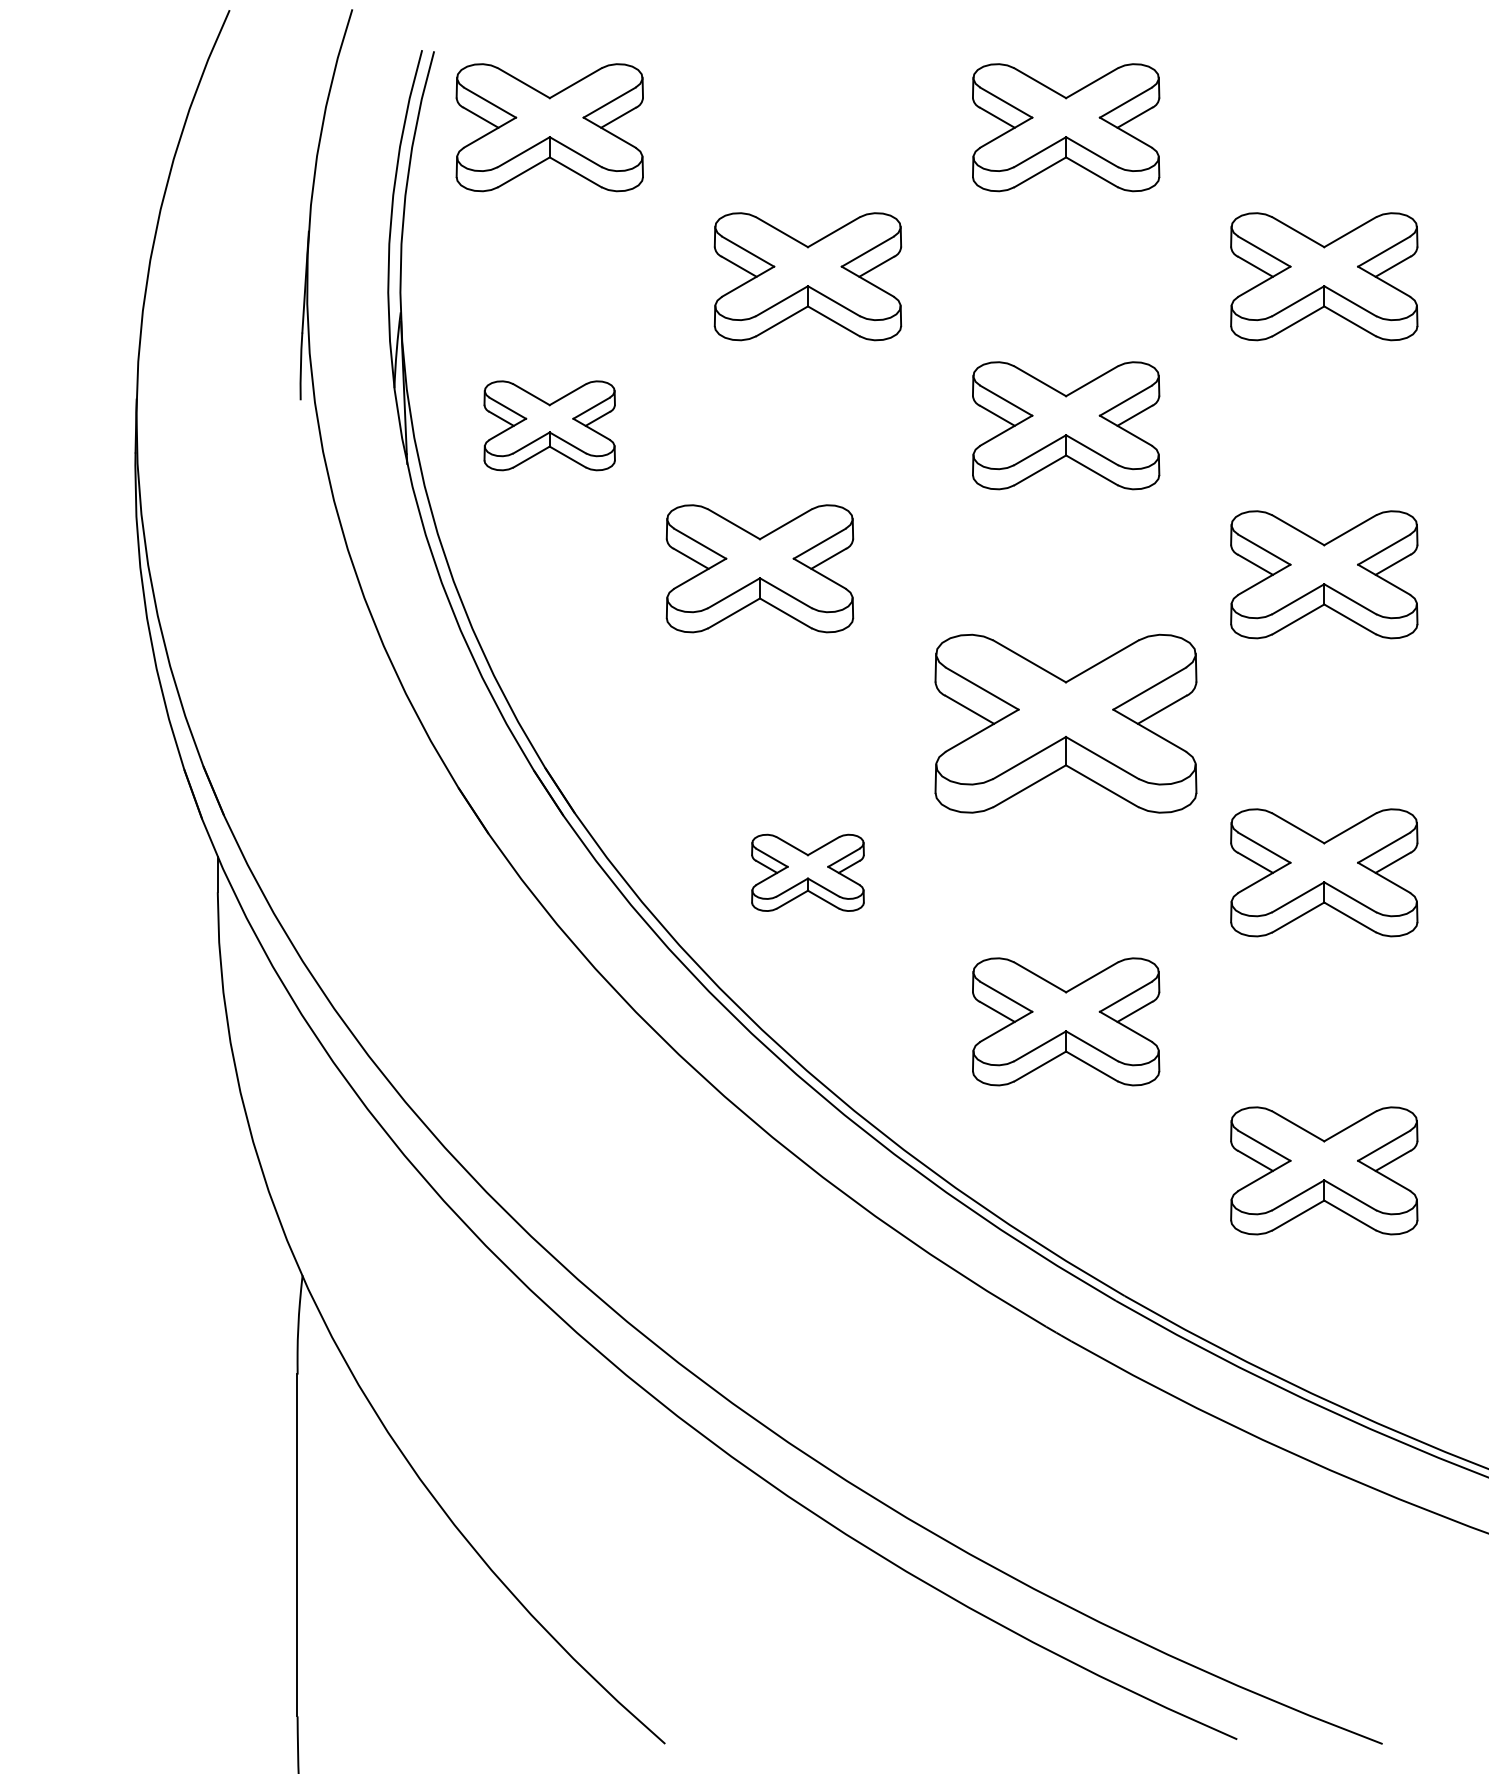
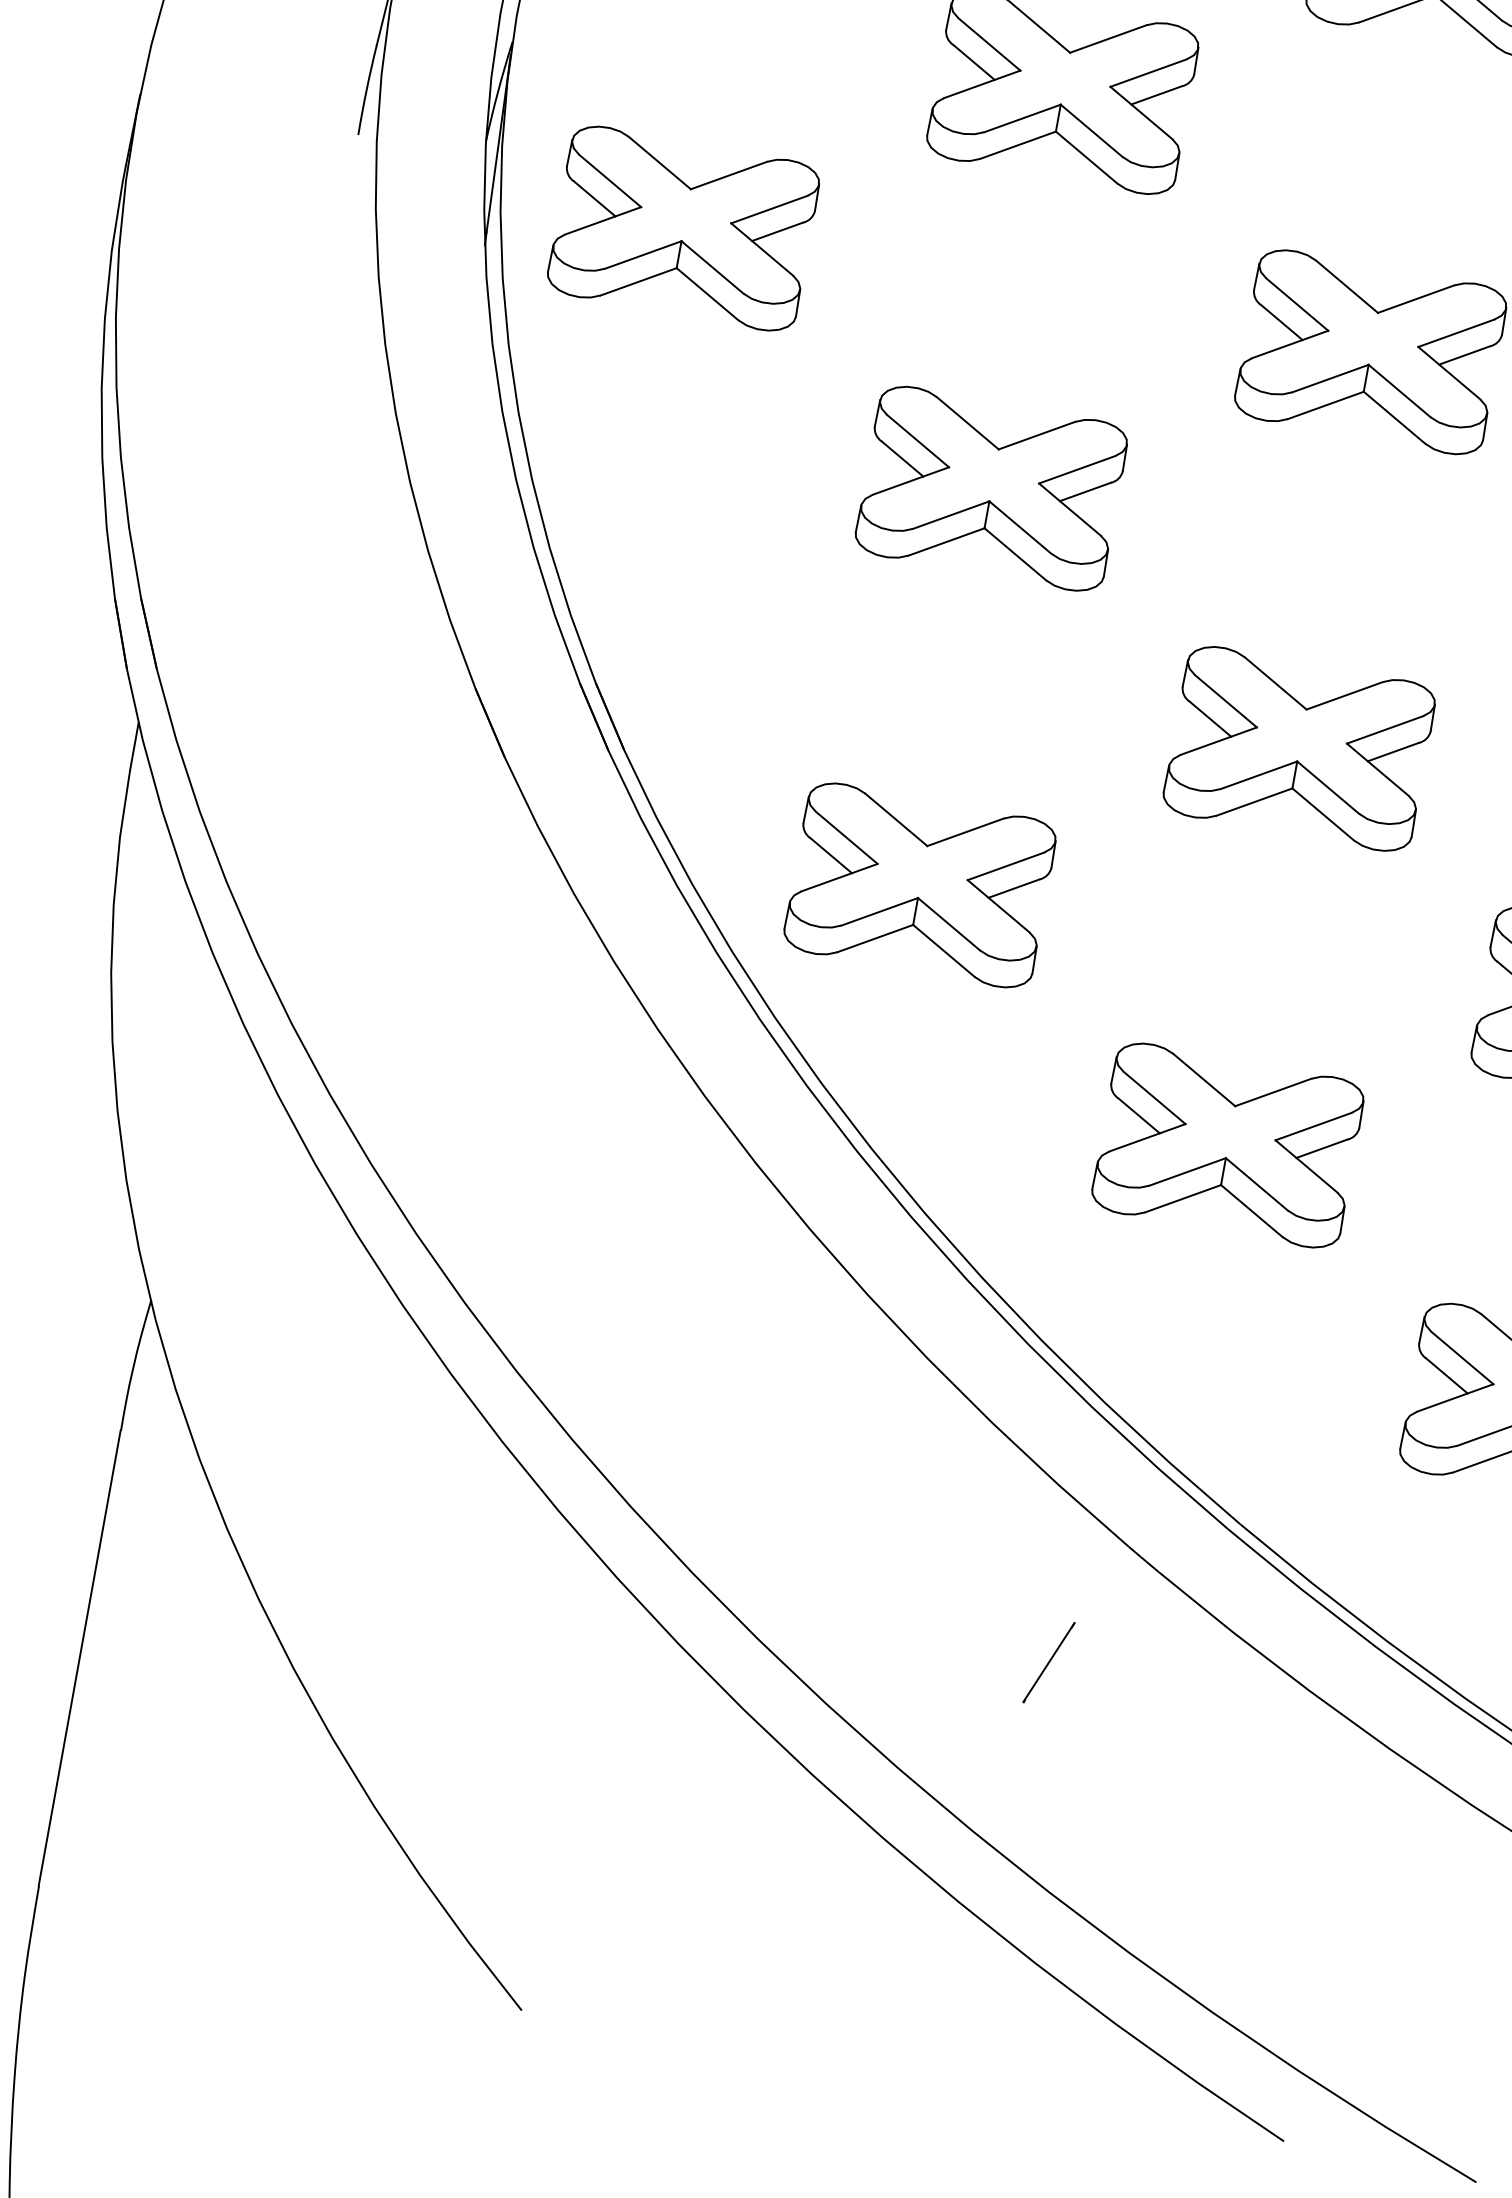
part: (549, 425) -> (683, 228), size x1.43
part: (759, 568) -> (991, 488), moved
part: (1066, 723) -> (1300, 748), size x0.71
part: (807, 872) -> (919, 884), size x1.67
line: (1003, 1421) -> (1049, 1662), added

